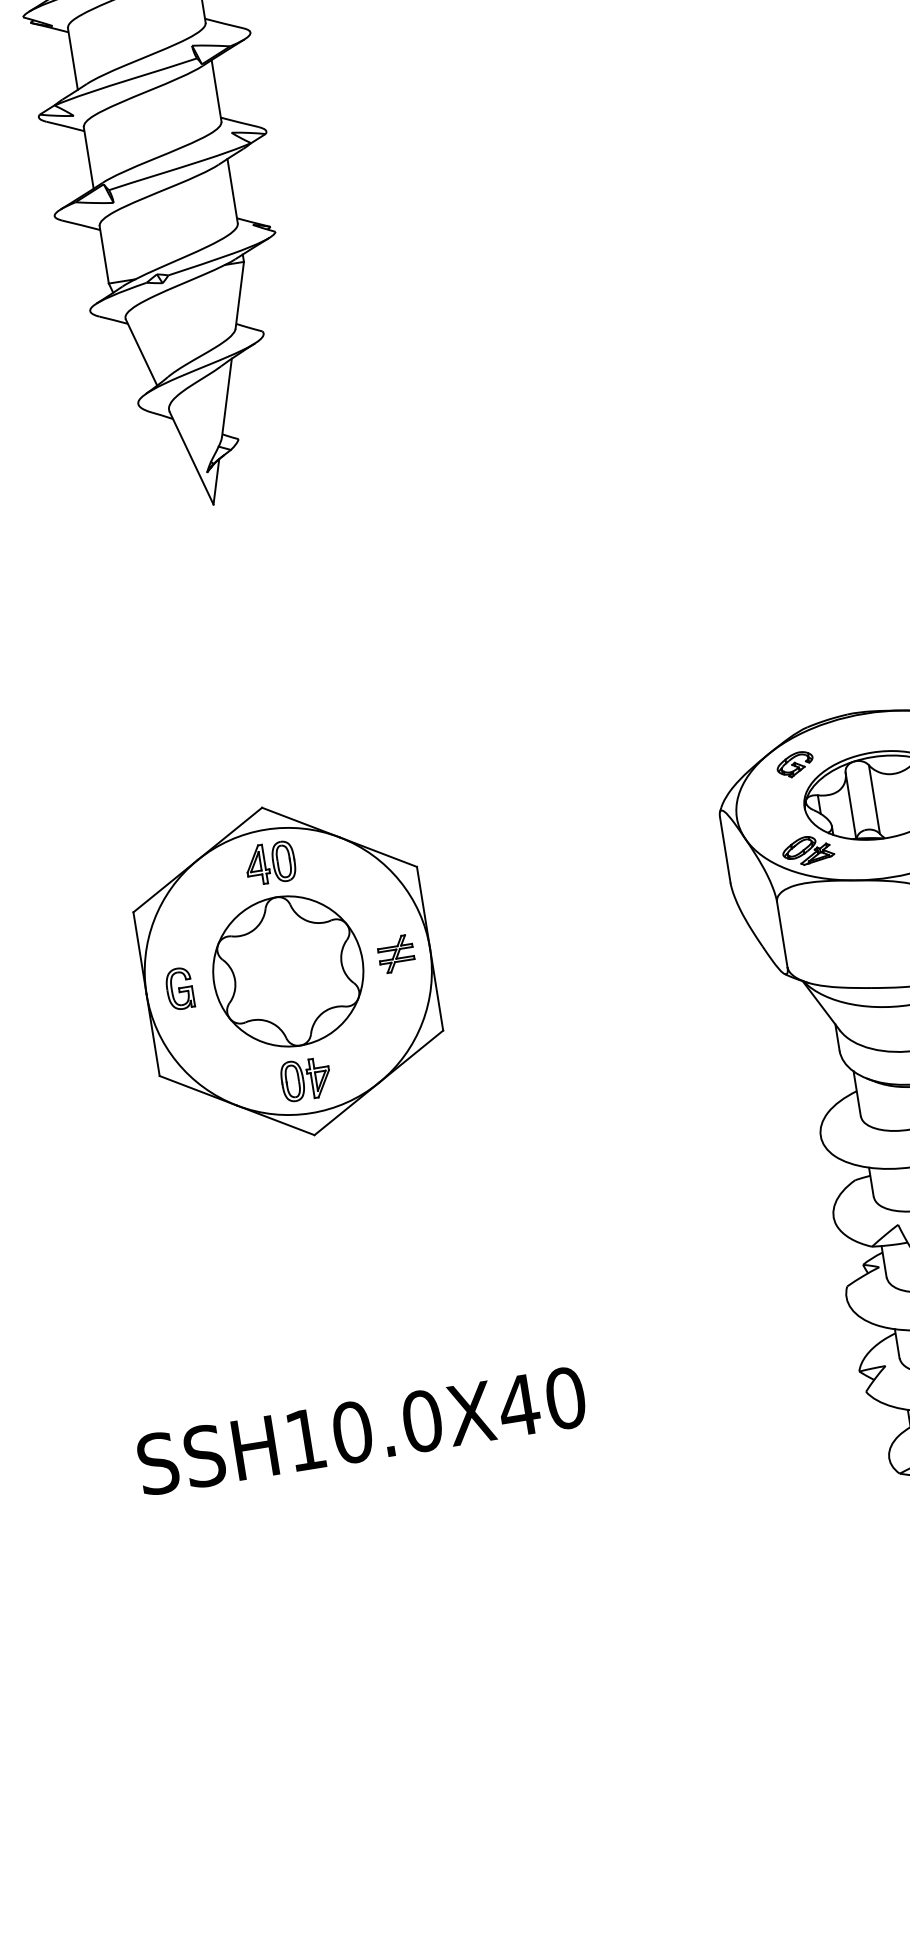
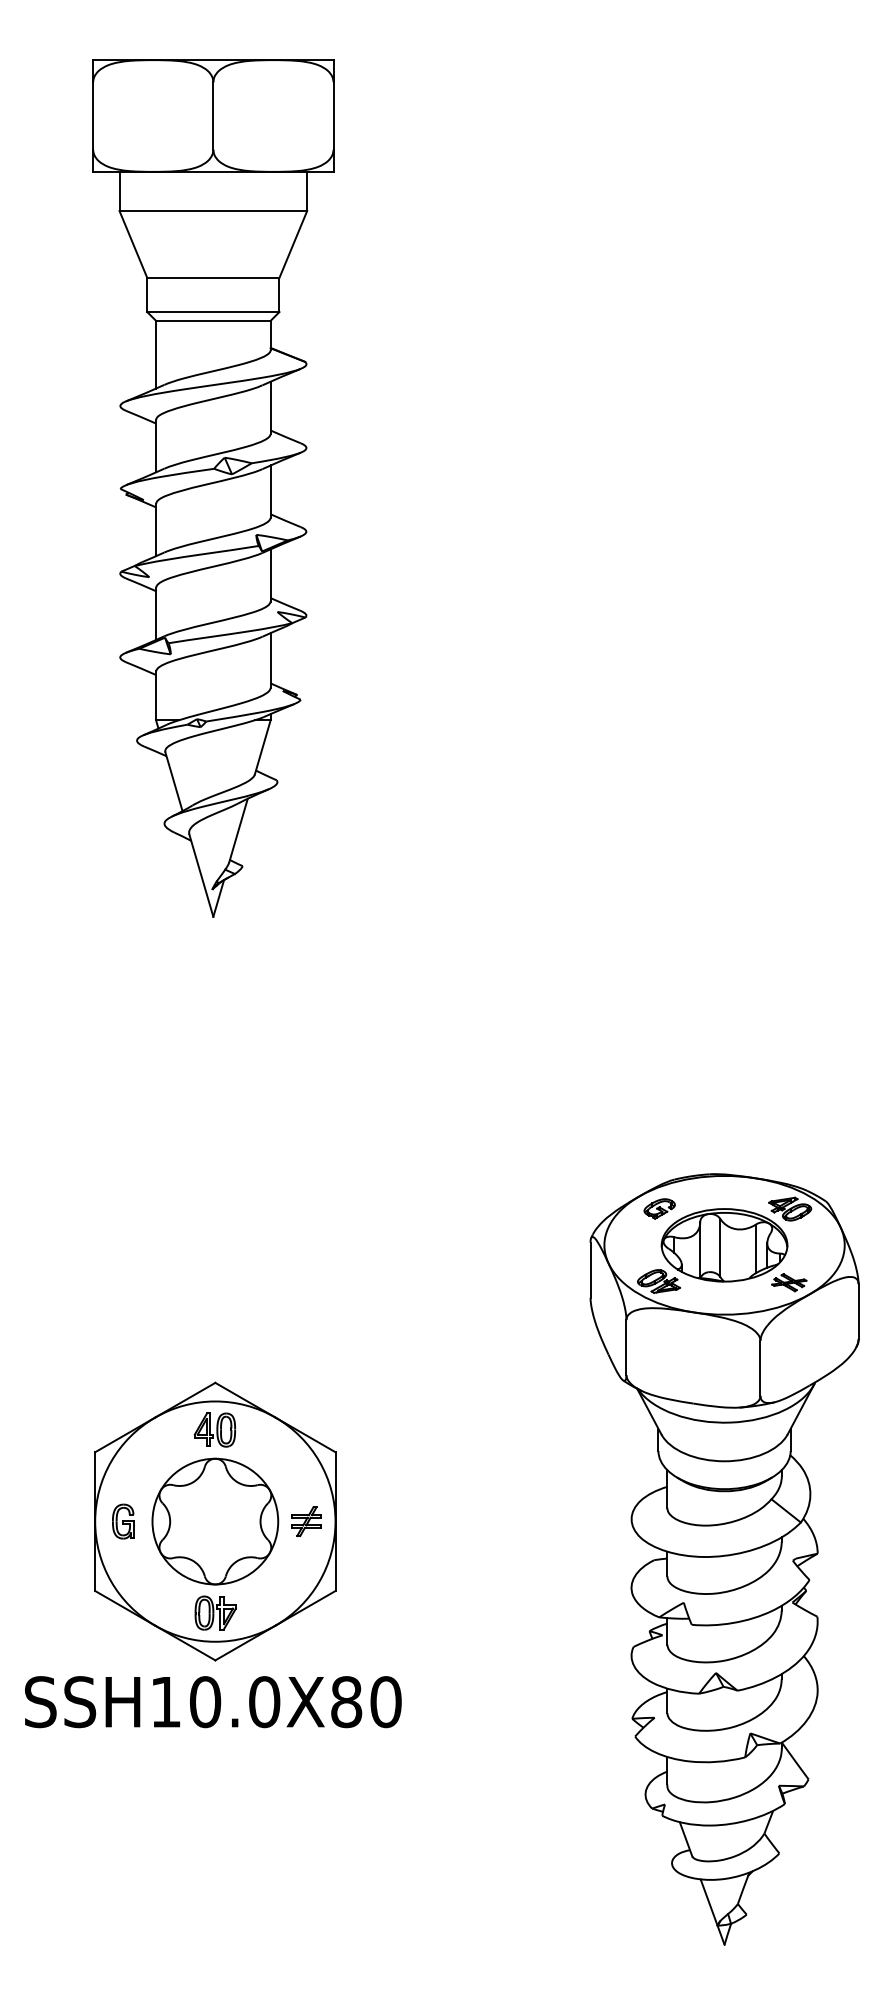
part: (288, 971) -> (215, 1521), moved
text: (519, 1406) -> (346, 1702), SSH10.0X40 -> SSH10.0X80

